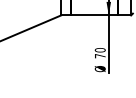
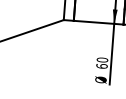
text: (99, 55) -> (101, 65), 70 -> 60

